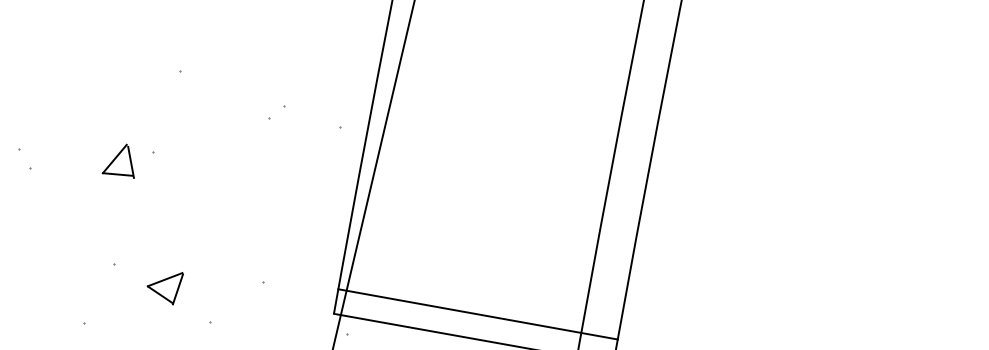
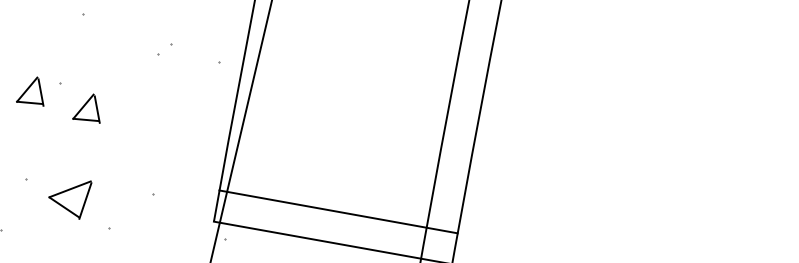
part: (183, 180) -> (85, 107), added
part: (164, 288) -> (69, 200), size x1.4
line: (477, 314) -> (338, 211), moved

